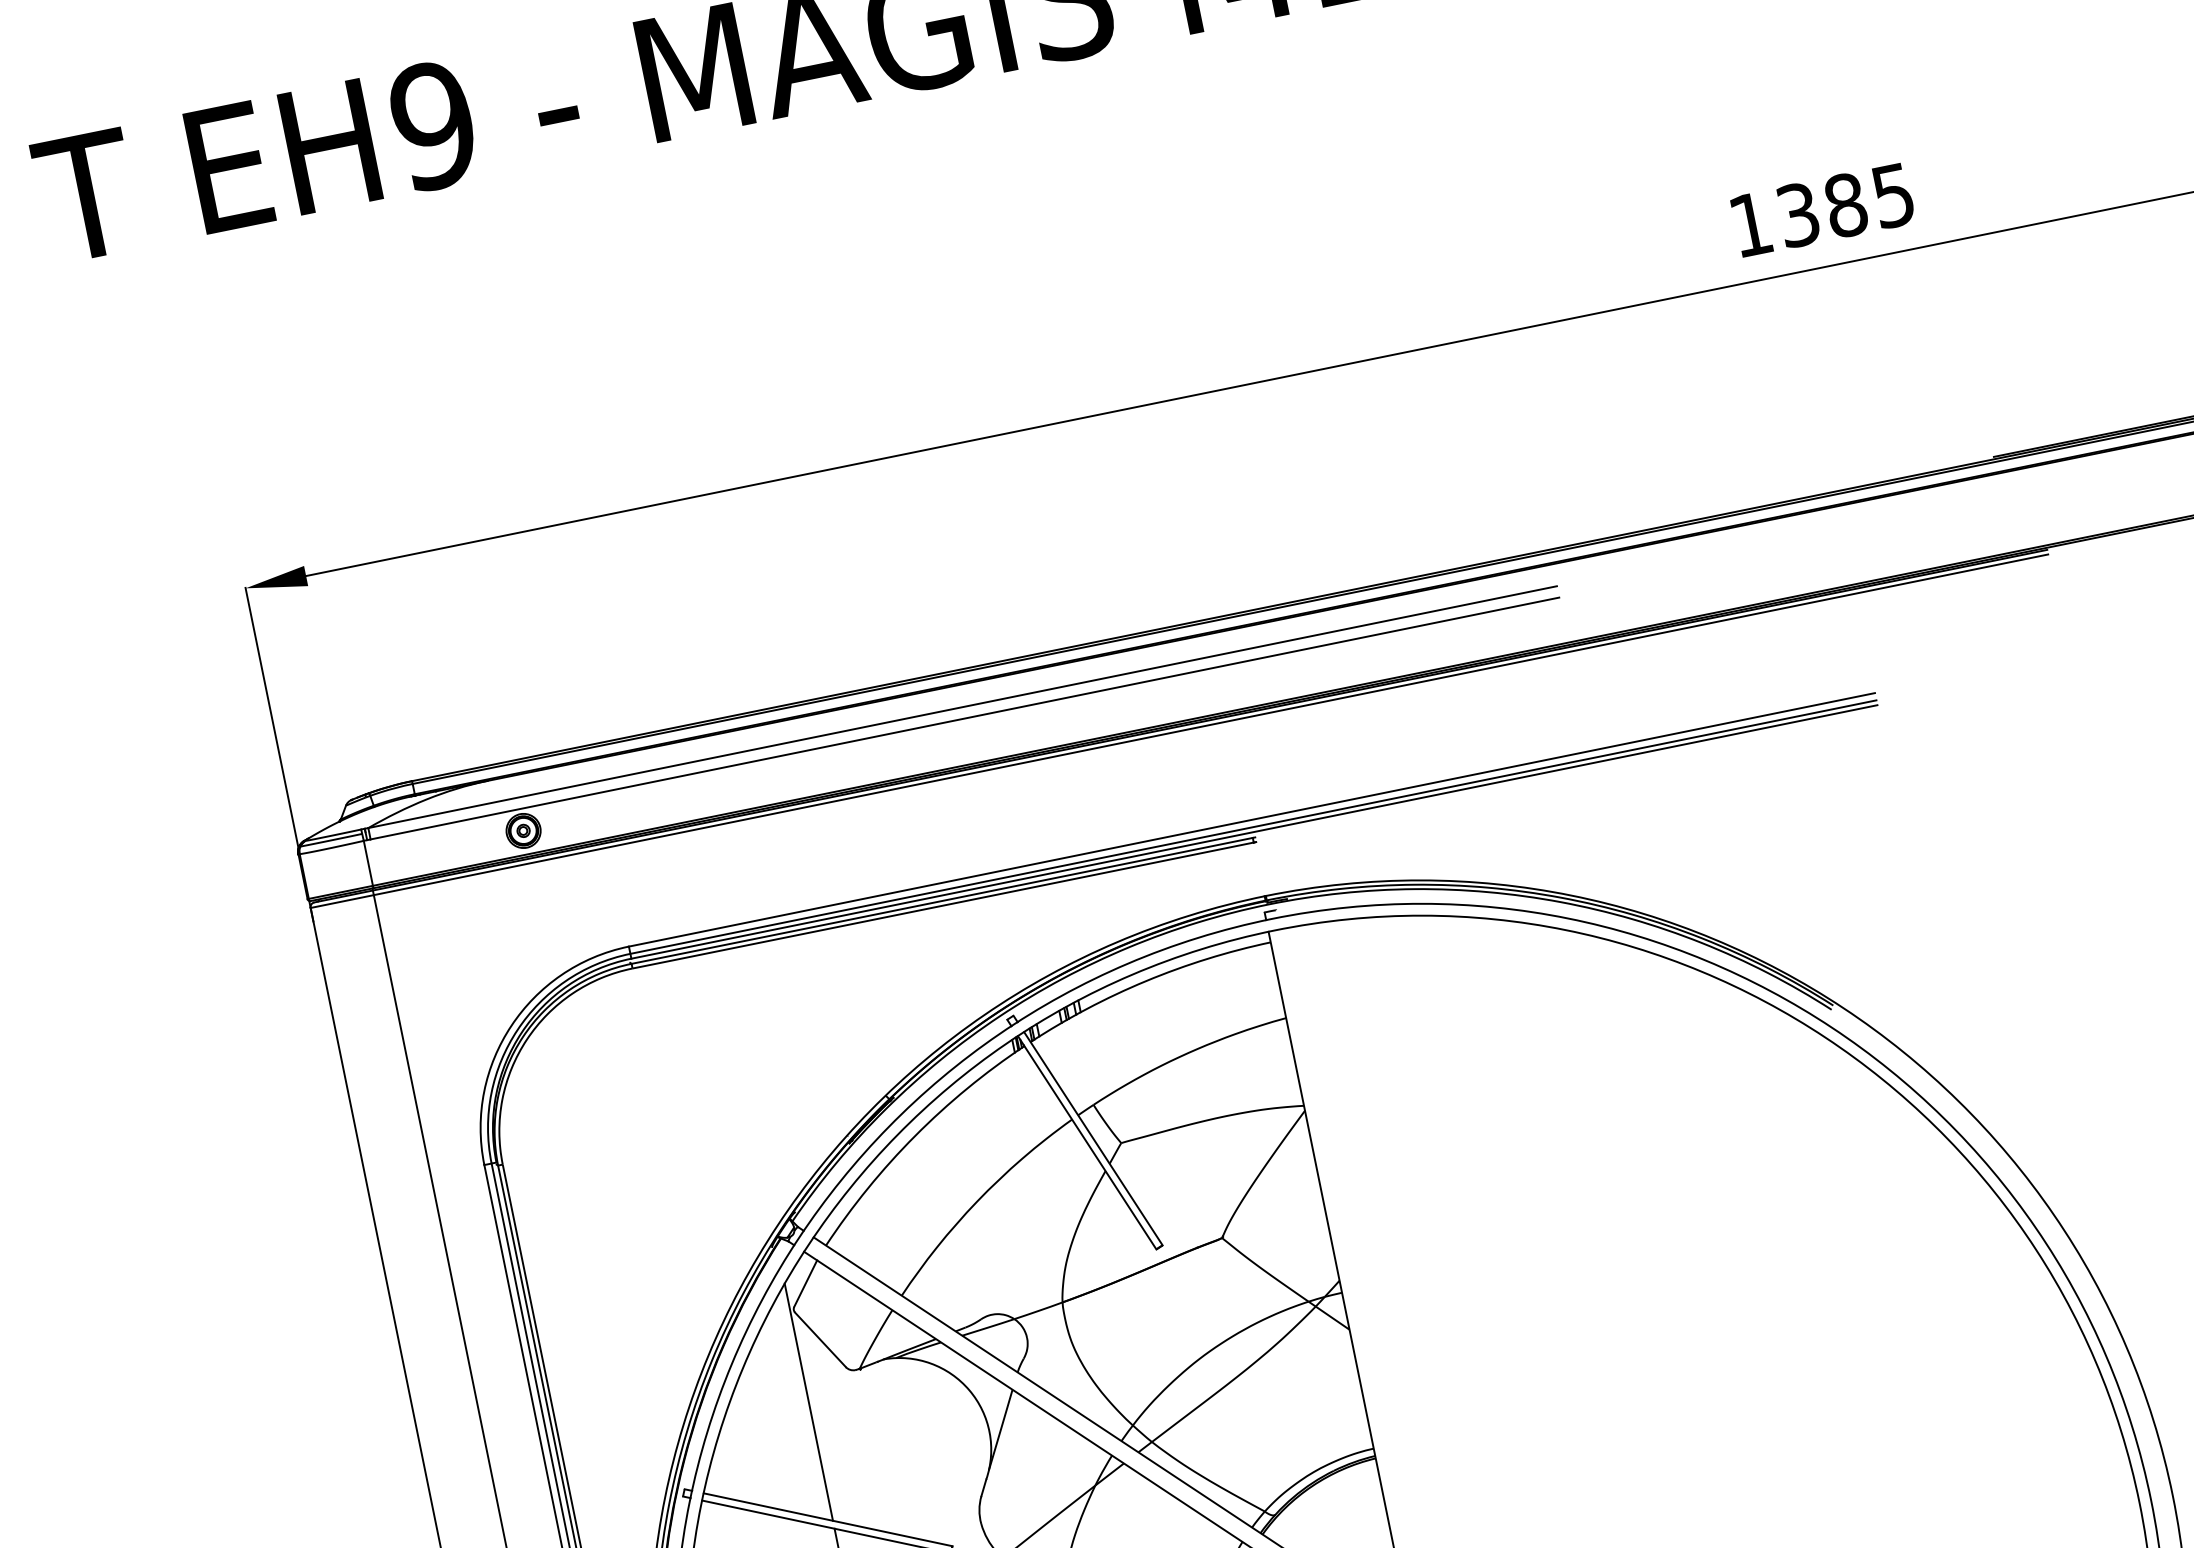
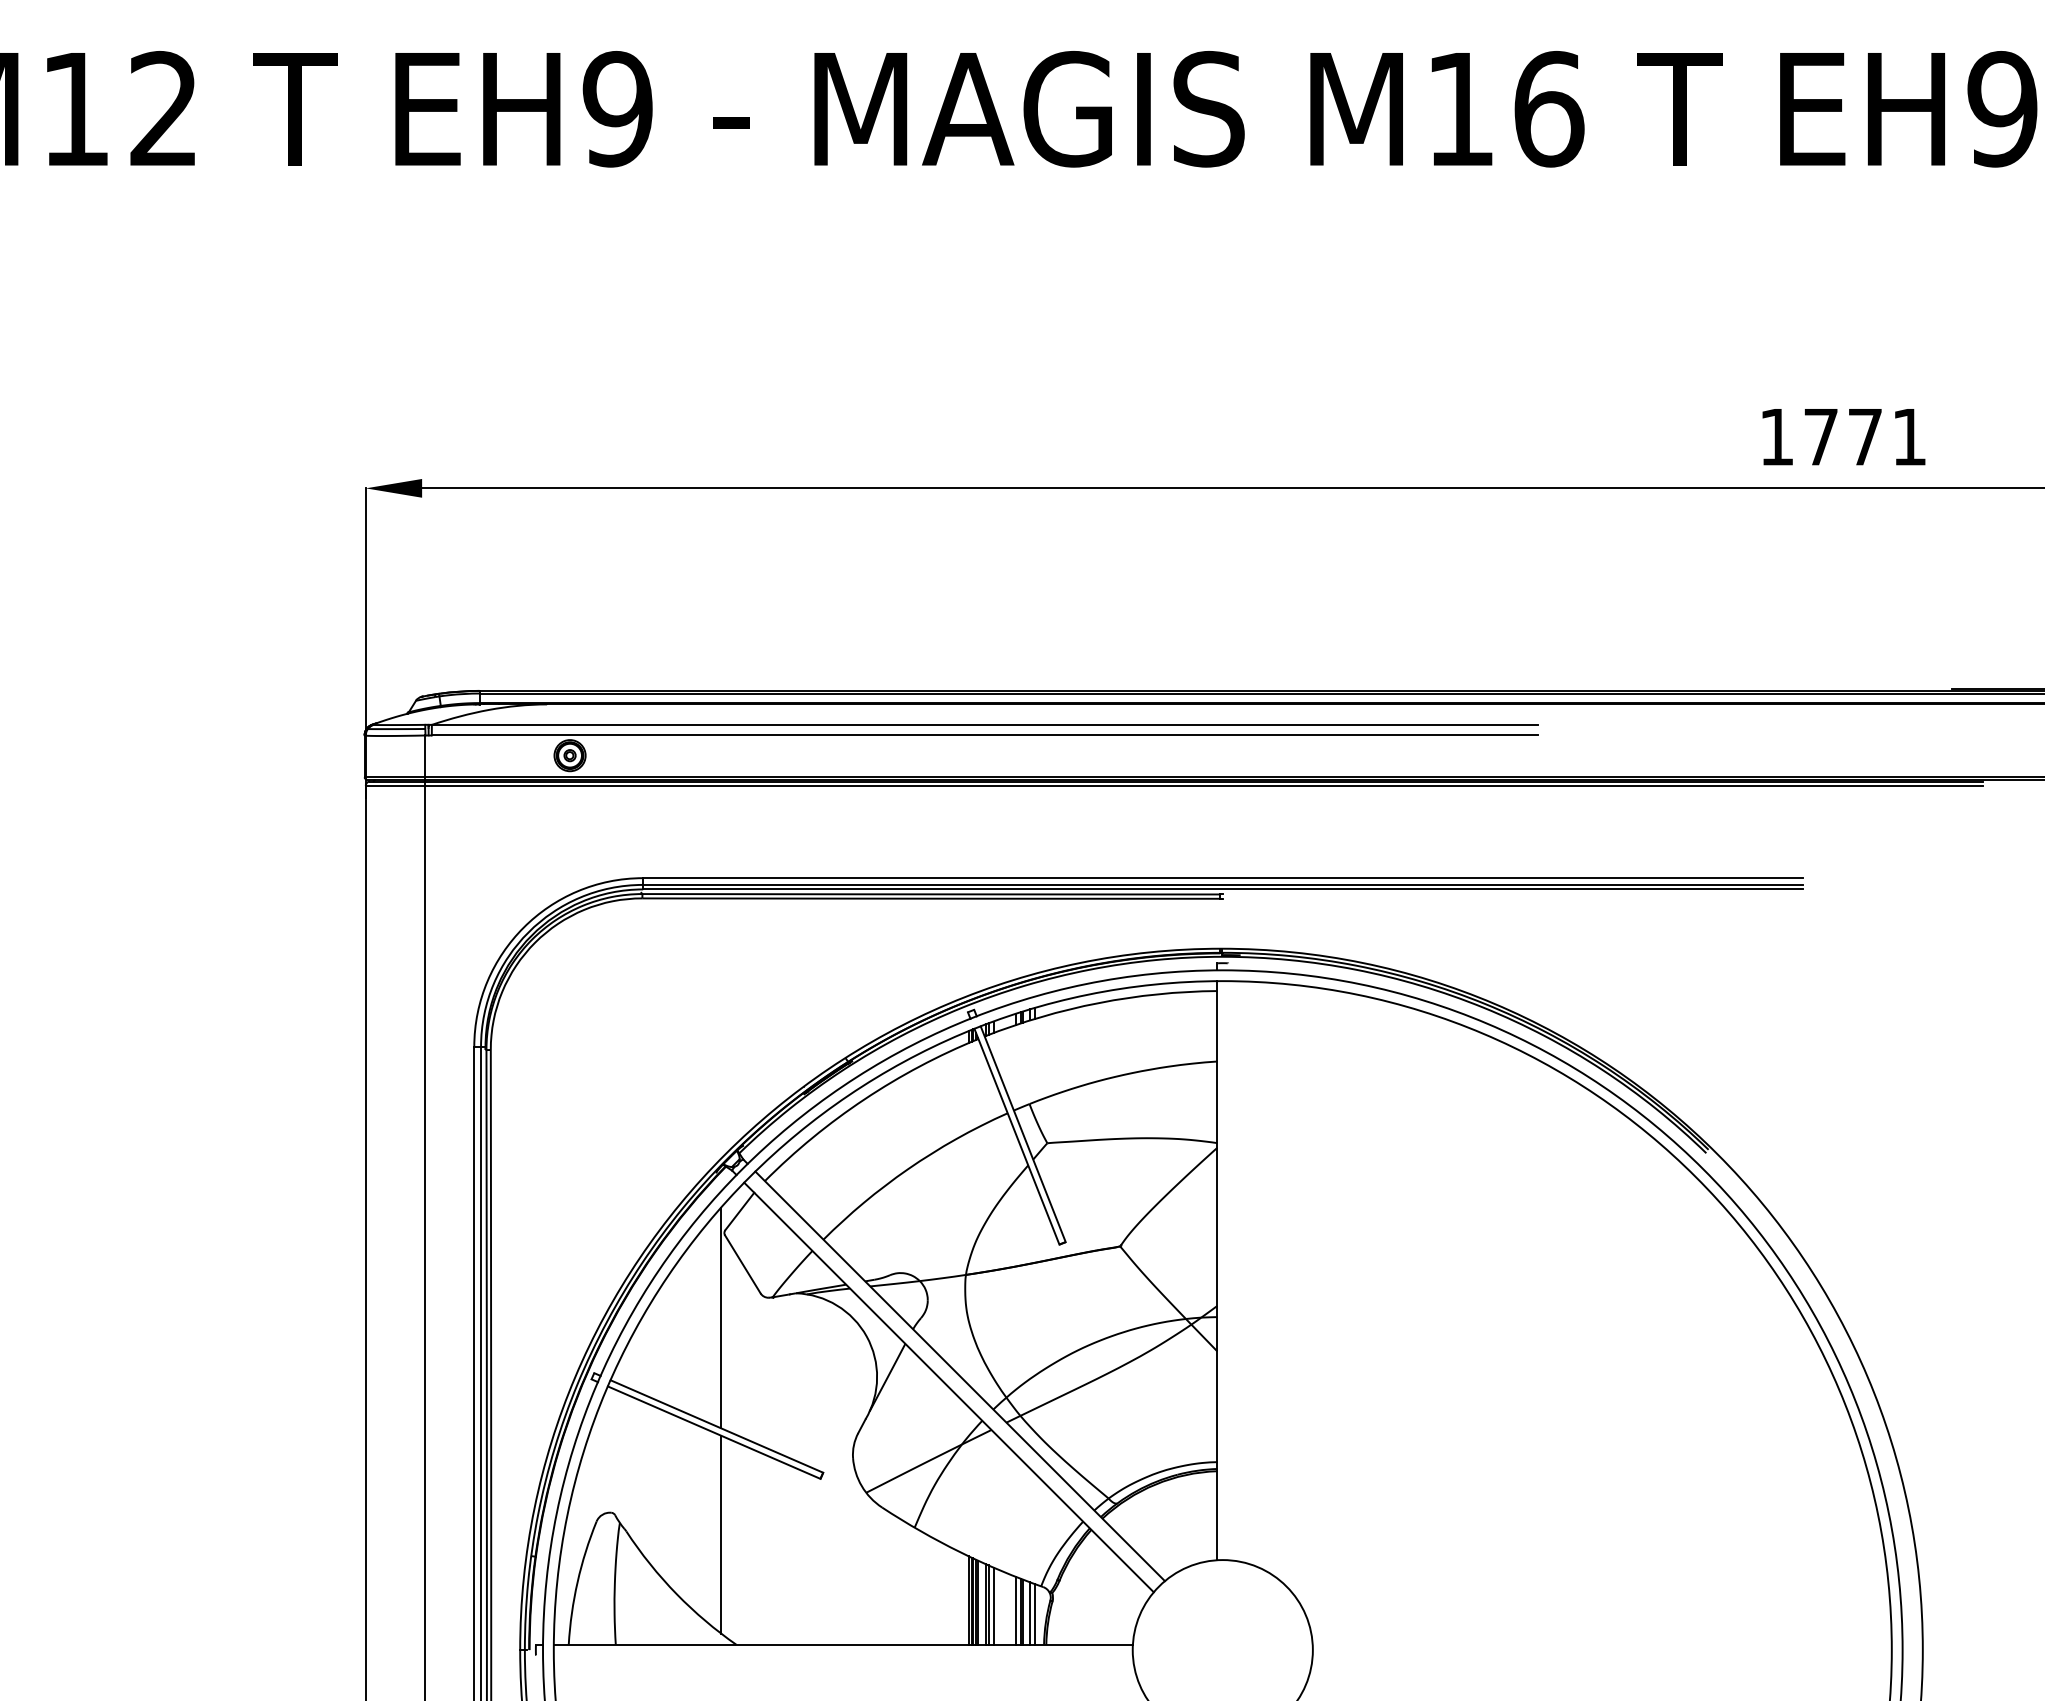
text: (1845, 205) -> (1864, 437), 1385 -> 1771

